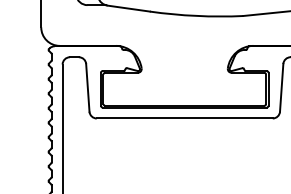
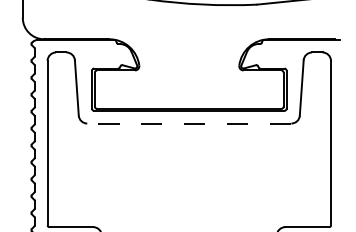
line: (184, 118) -> (188, 123), solid -> dashed

